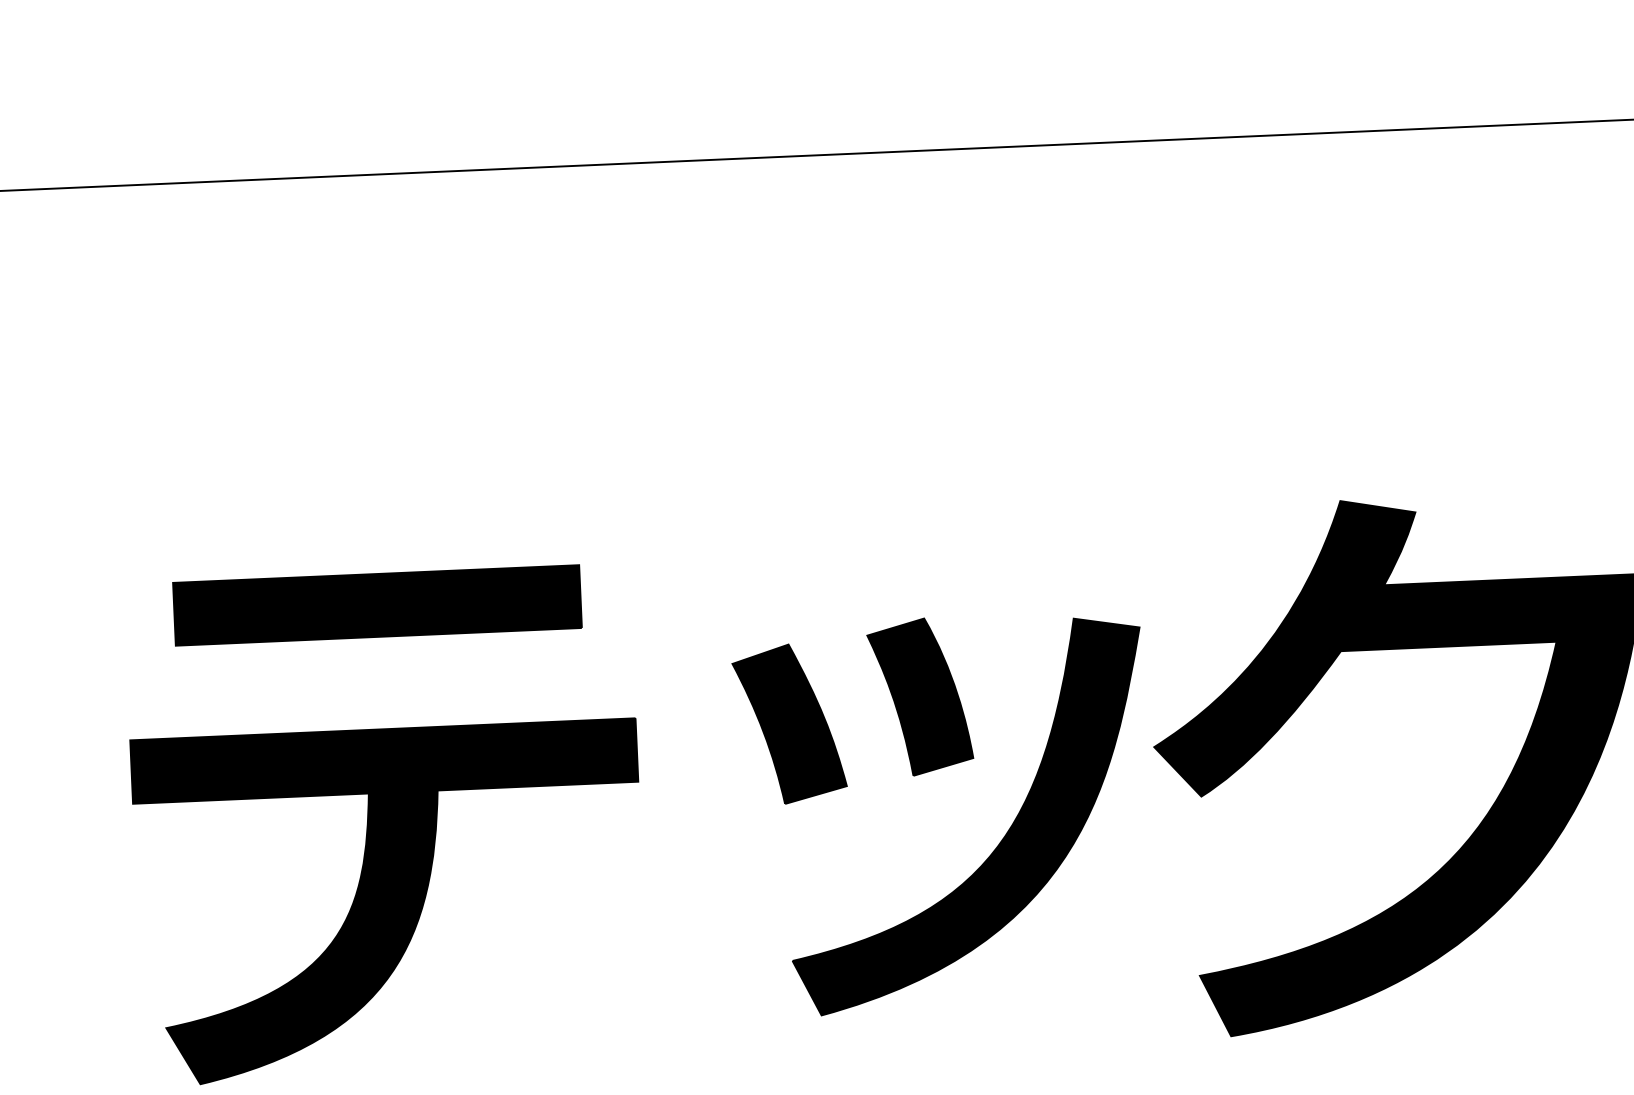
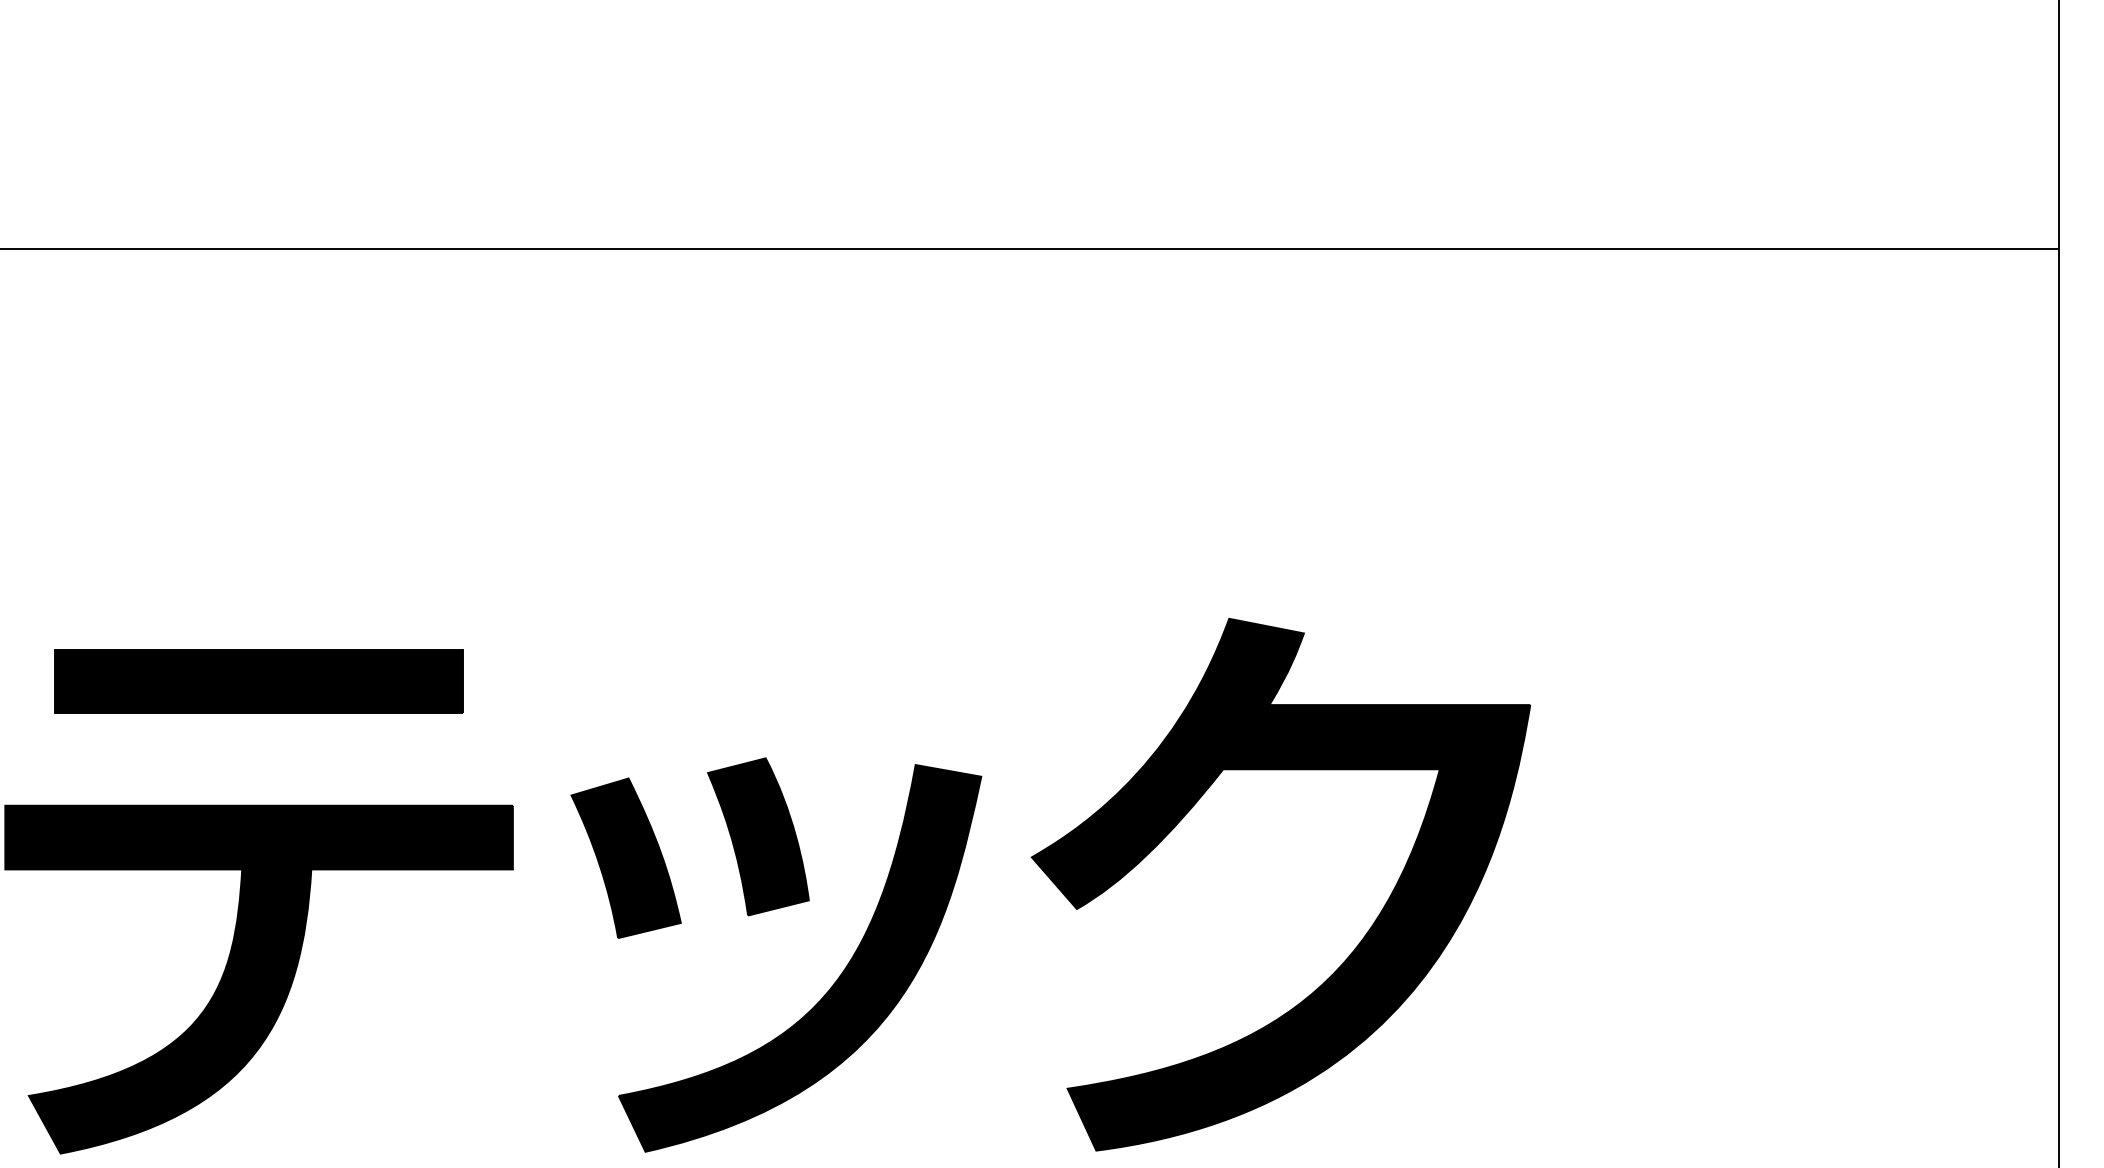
part: (930, 772) -> (765, 912), moved

